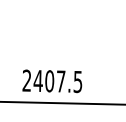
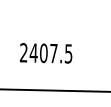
text: (52, 81) -> (46, 53), moved

